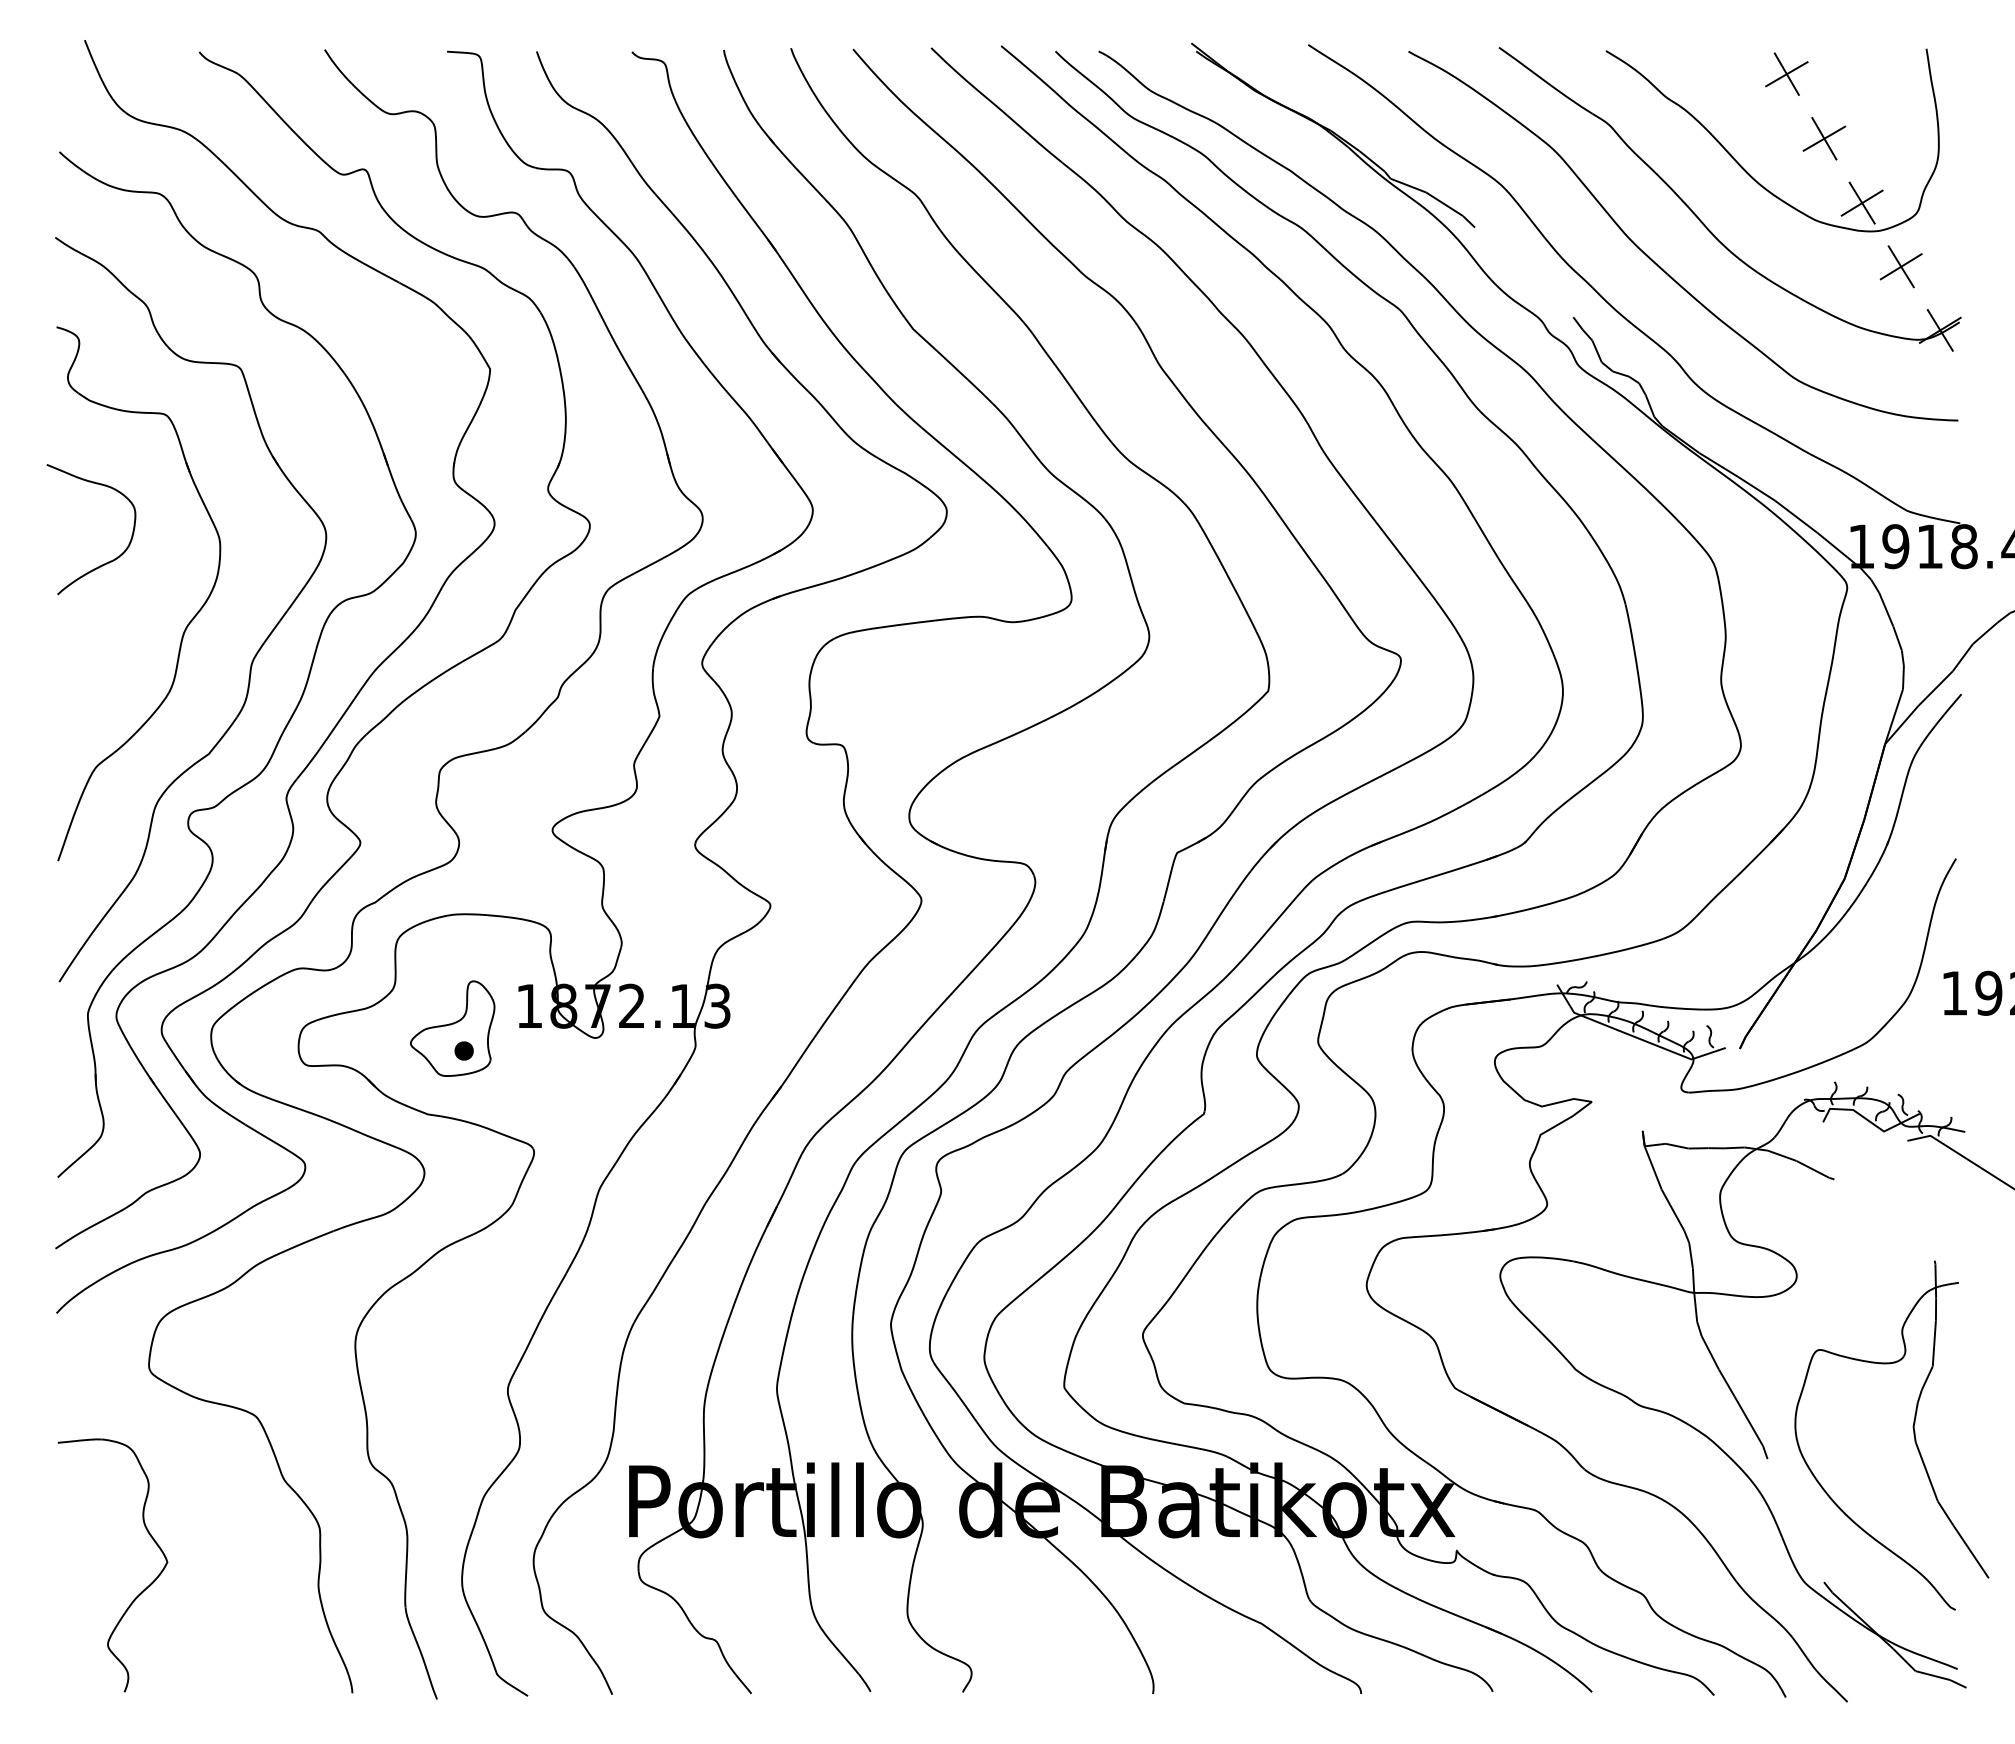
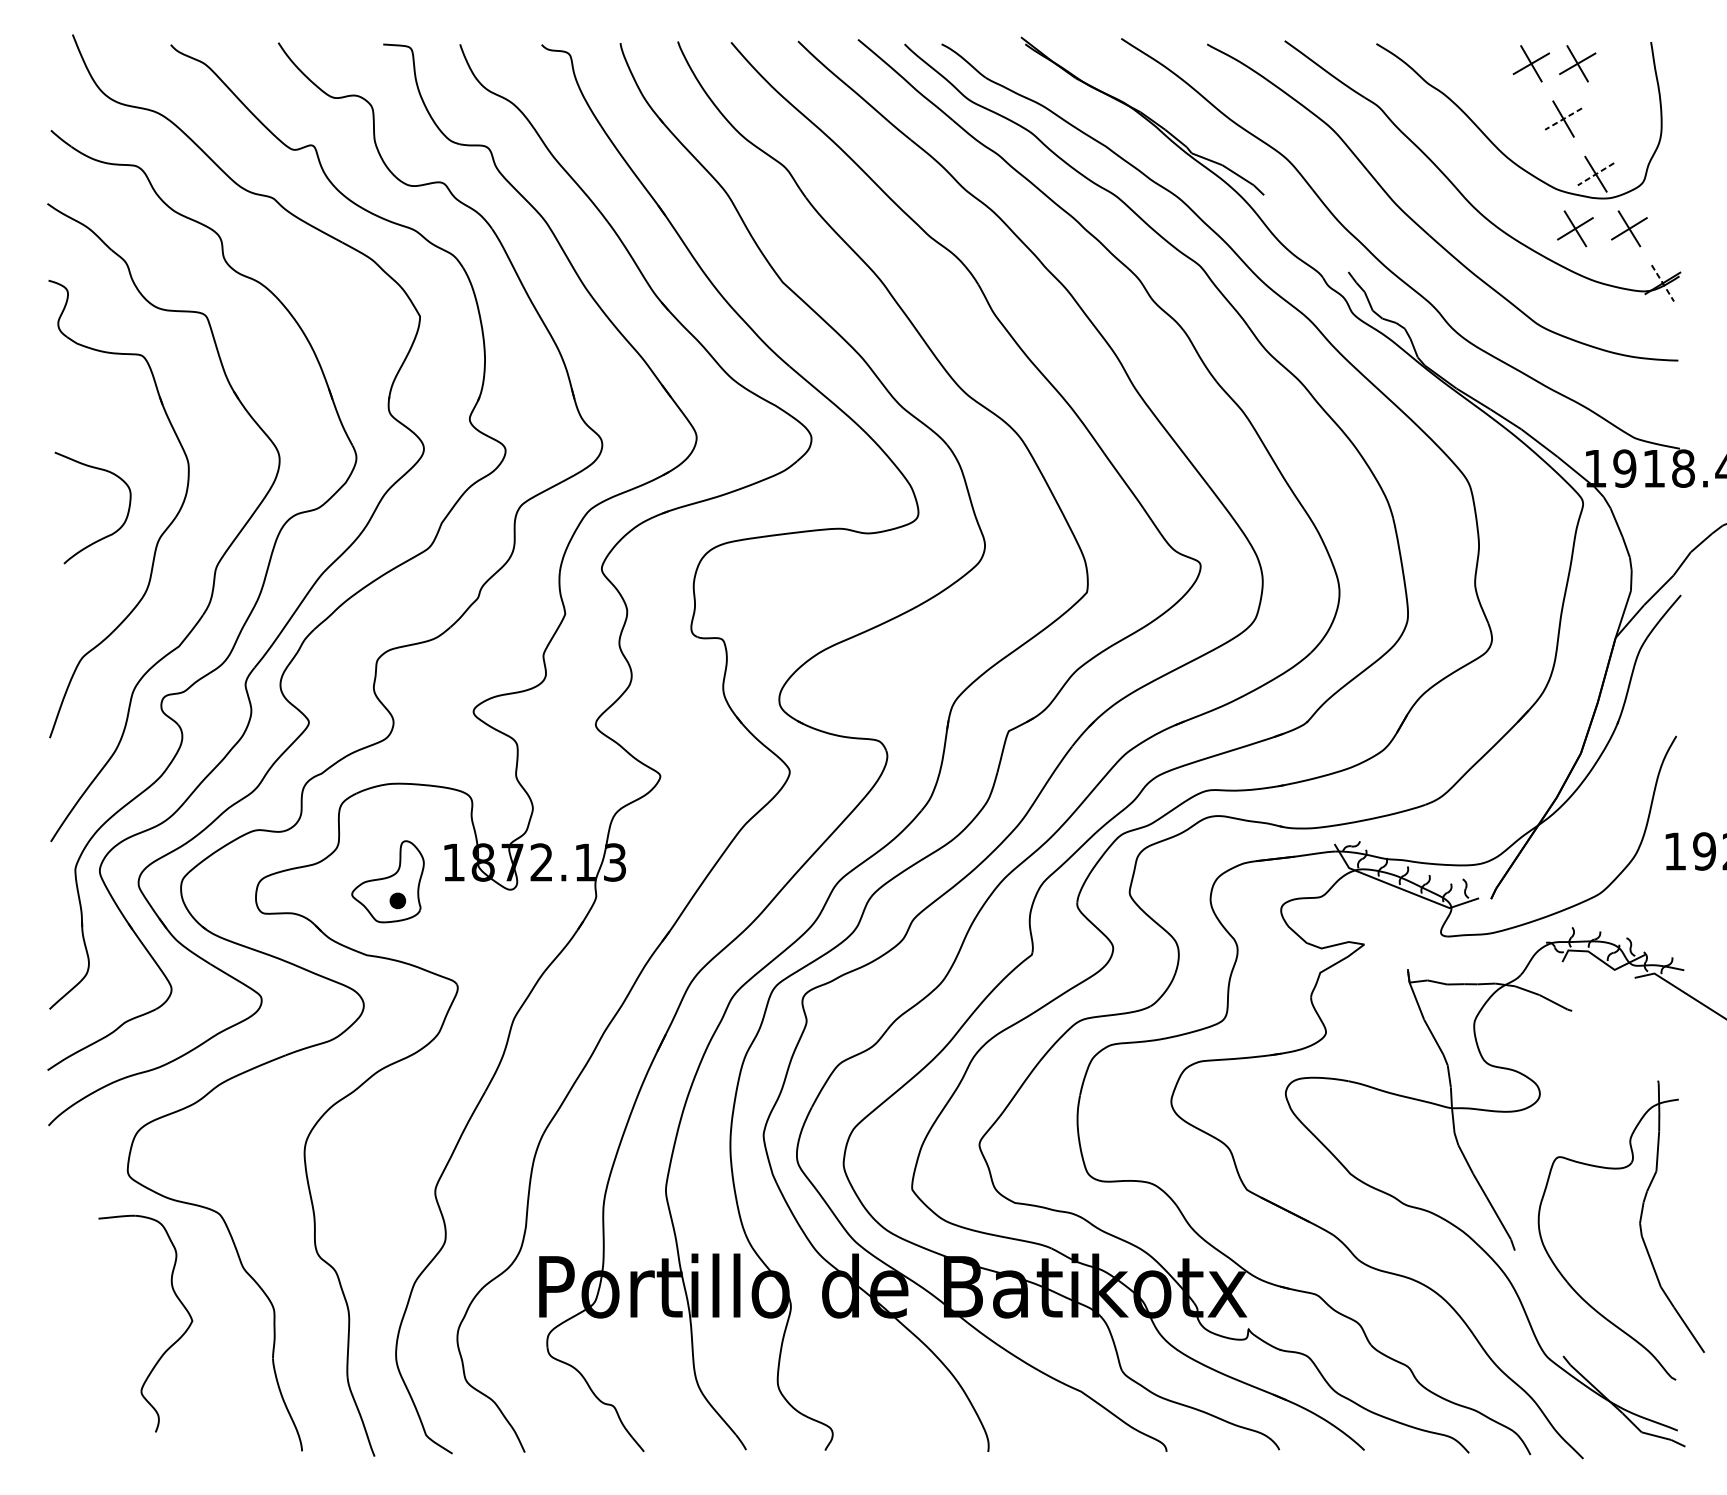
part: (1840, 73) -> (1577, 63), added
line: (1824, 138) -> (1563, 118), solid -> dashed
line: (1862, 203) -> (1596, 174), solid -> dashed
part: (1837, 266) -> (1574, 228), added
line: (1940, 330) -> (1663, 283), solid -> dashed
curve: (108, 561) -> (107, 535), moved
part: (140, 1592) -> (169, 1346), moved

